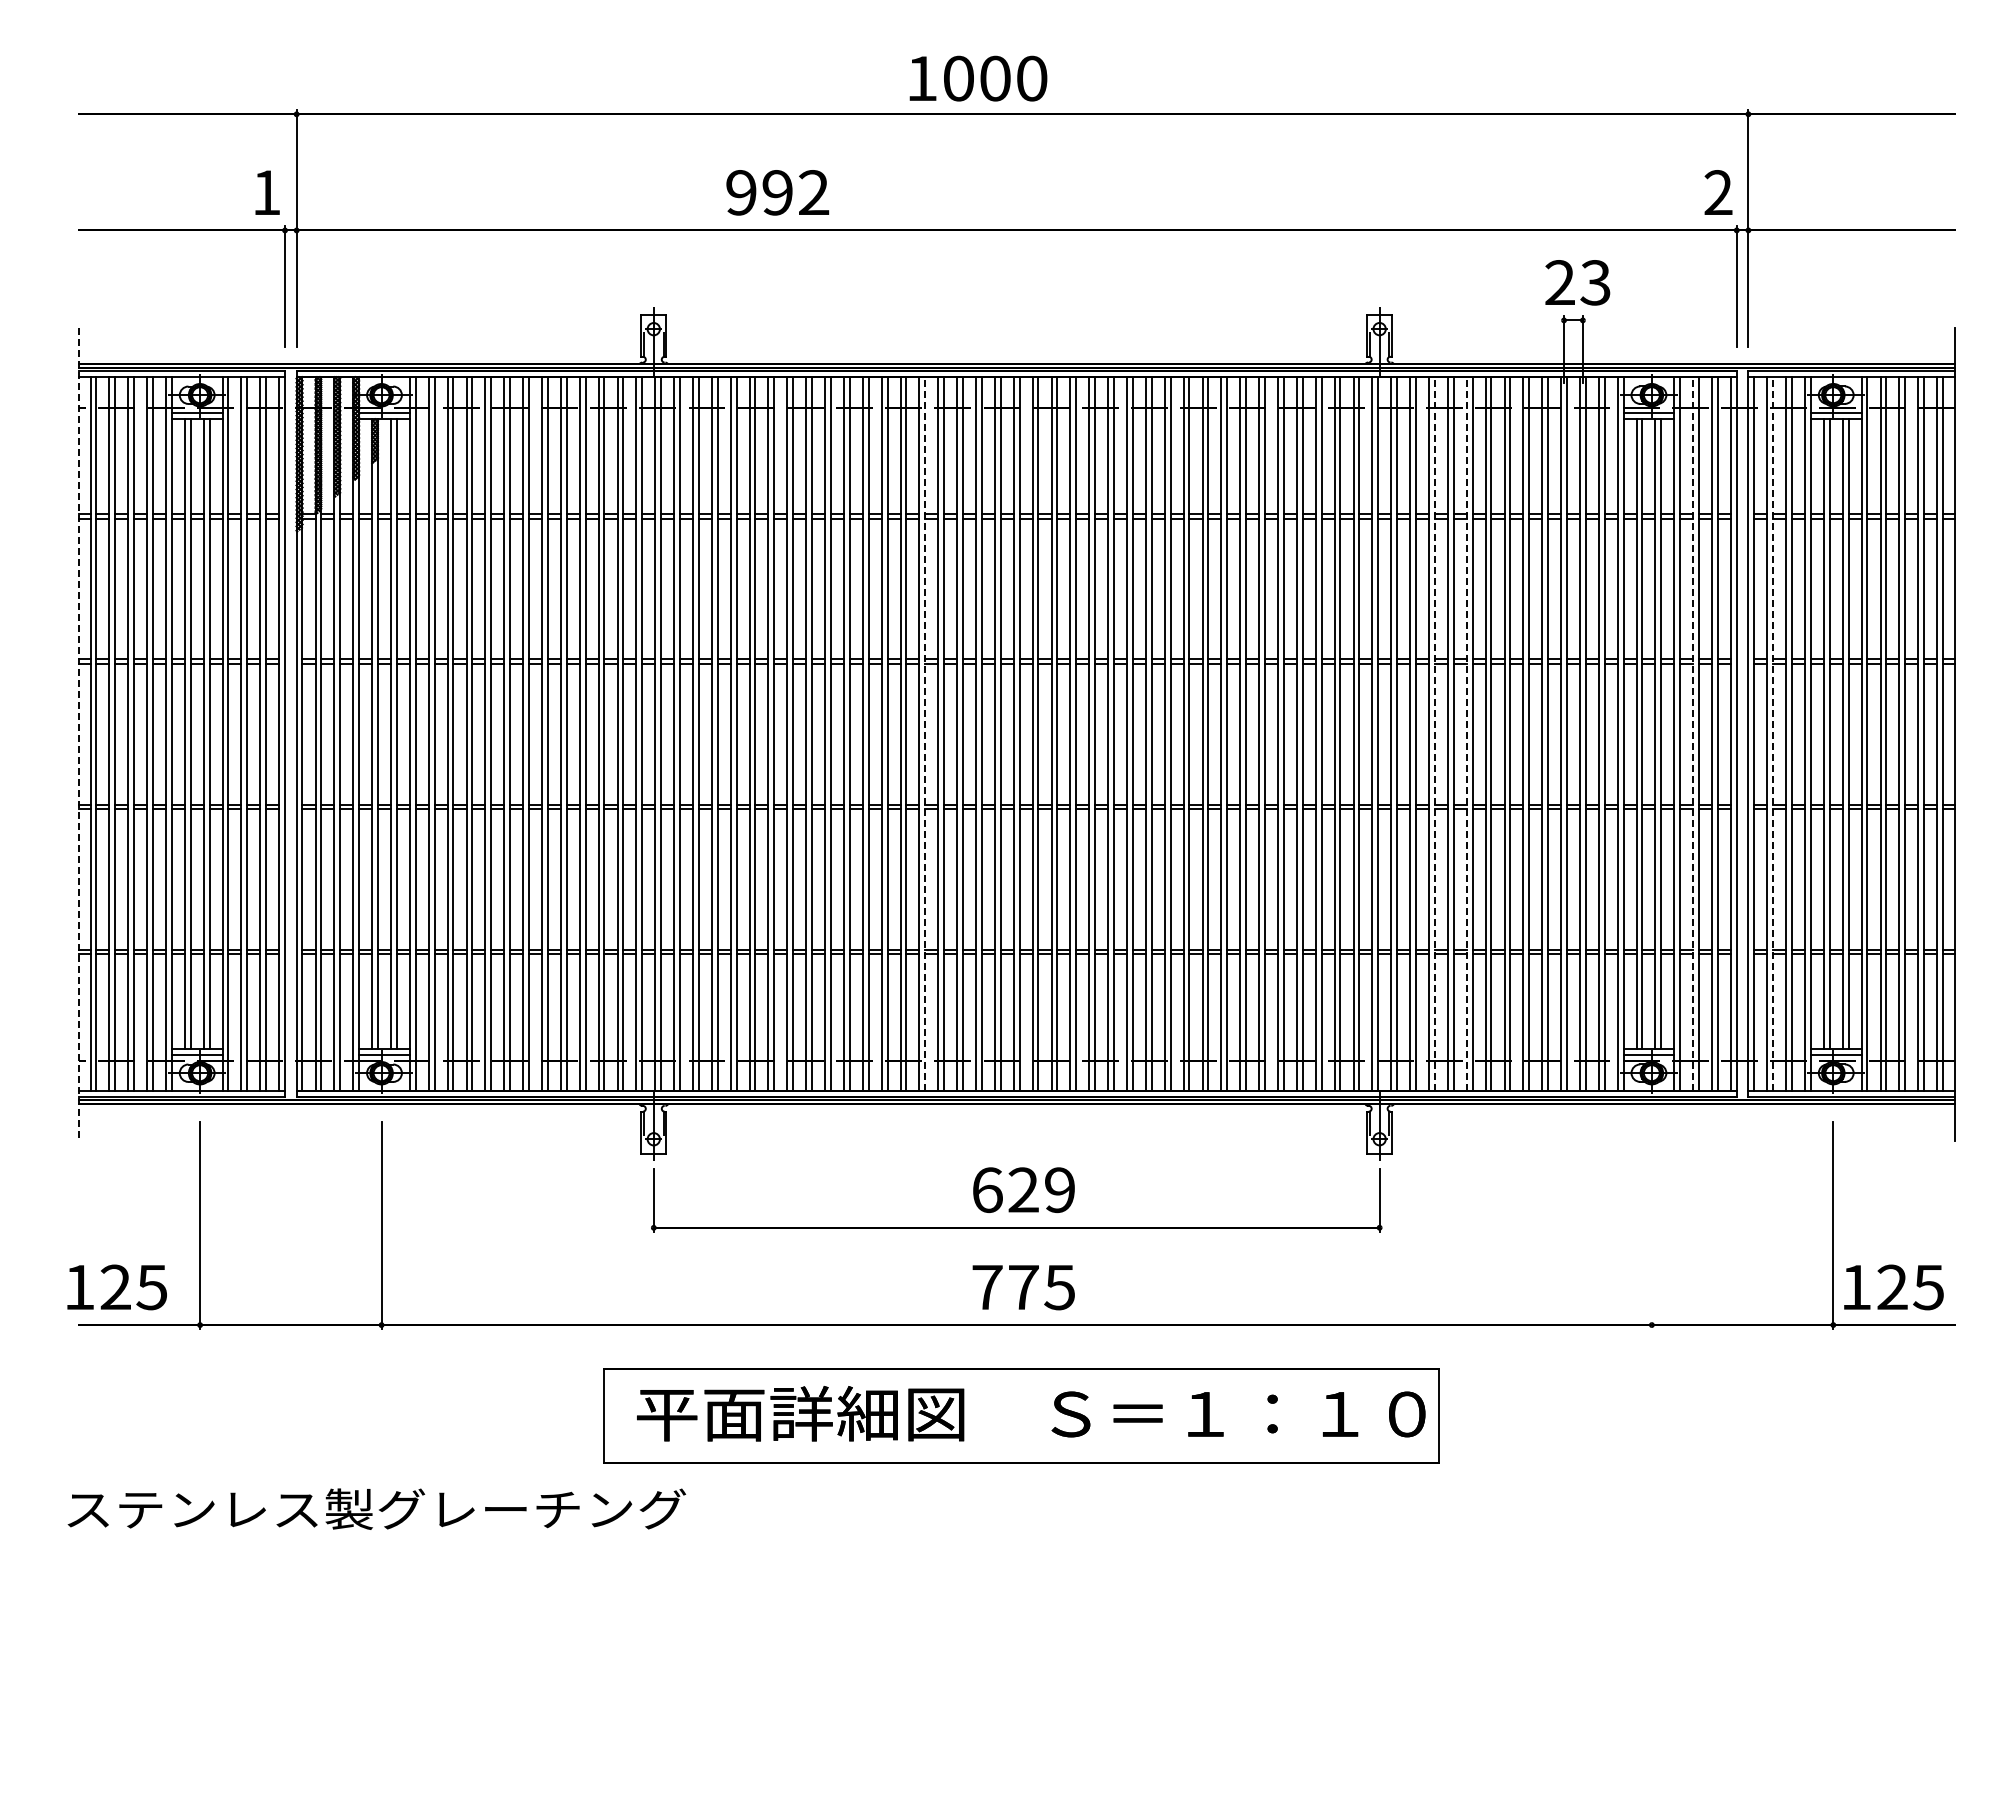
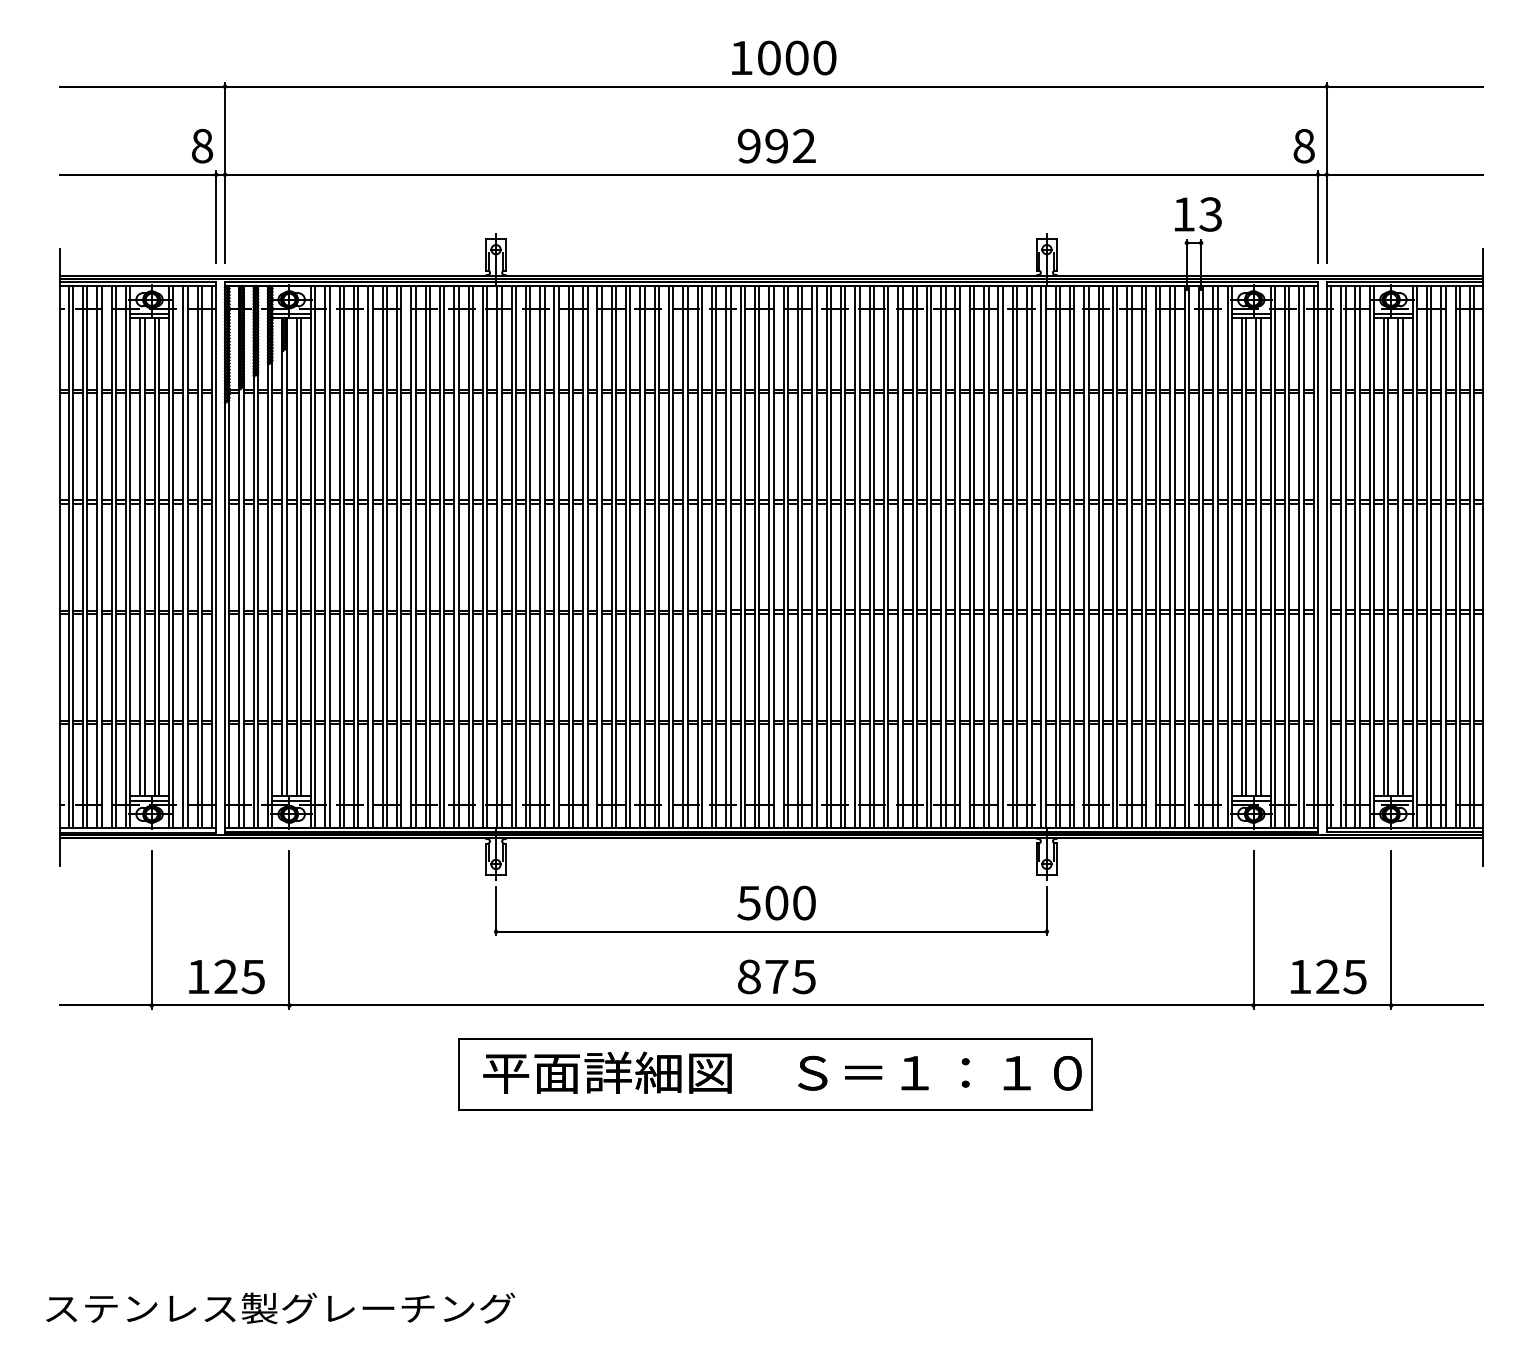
text: (978, 78) -> (784, 57), moved
text: (266, 192) -> (202, 145), 1 -> 8
text: (777, 192) -> (776, 145), moved
text: (1718, 192) -> (1304, 145), 2 -> 8
text: (1559, 282) -> (1183, 214), 23 -> 13
line: (925, 733) -> (702, 556), dashed -> solid
line: (1434, 733) -> (1088, 556), dashed -> solid
line: (1466, 733) -> (1112, 556), dashed -> solid
line: (1693, 733) -> (1285, 556), dashed -> solid
line: (1773, 733) -> (1345, 556), dashed -> solid
line: (78, 734) -> (59, 557), dashed -> solid
text: (1023, 1190) -> (776, 903), 629 -> 500
line: (1651, 1225) -> (1253, 929), added
text: (116, 1287) -> (226, 976), moved
text: (987, 1287) -> (749, 976), 775 -> 875
text: (1893, 1287) -> (1328, 976), moved
text: (376, 1508) -> (280, 1307), moved

